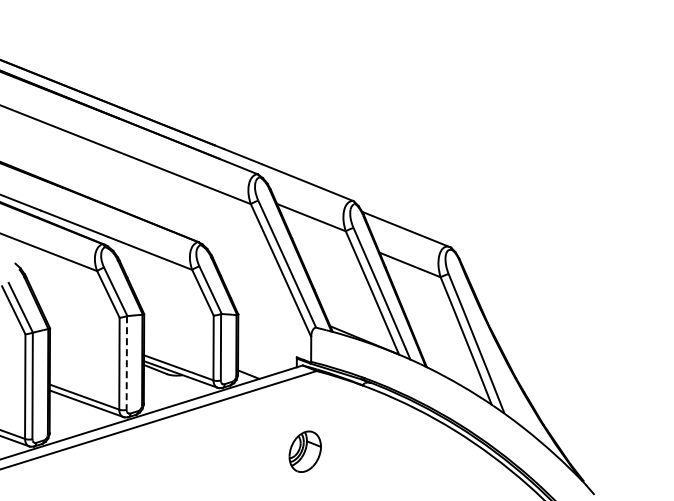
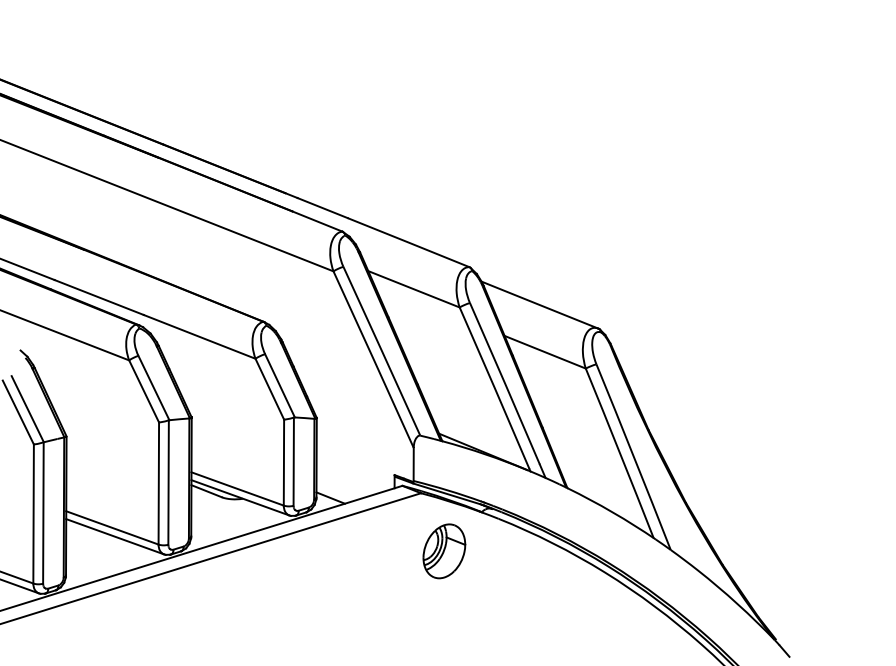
line: (126, 363) -> (168, 483), dashed -> solid
part: (304, 451) -> (443, 551), moved

